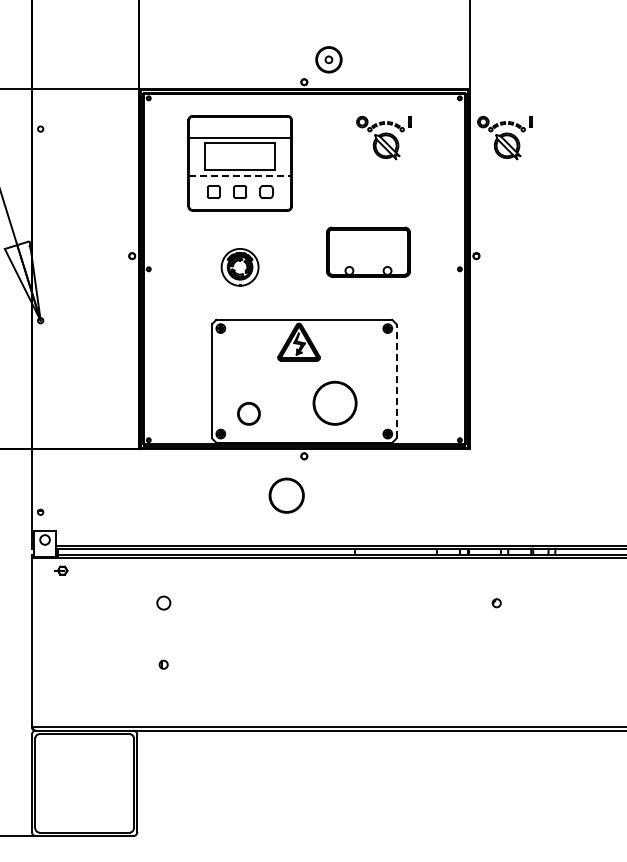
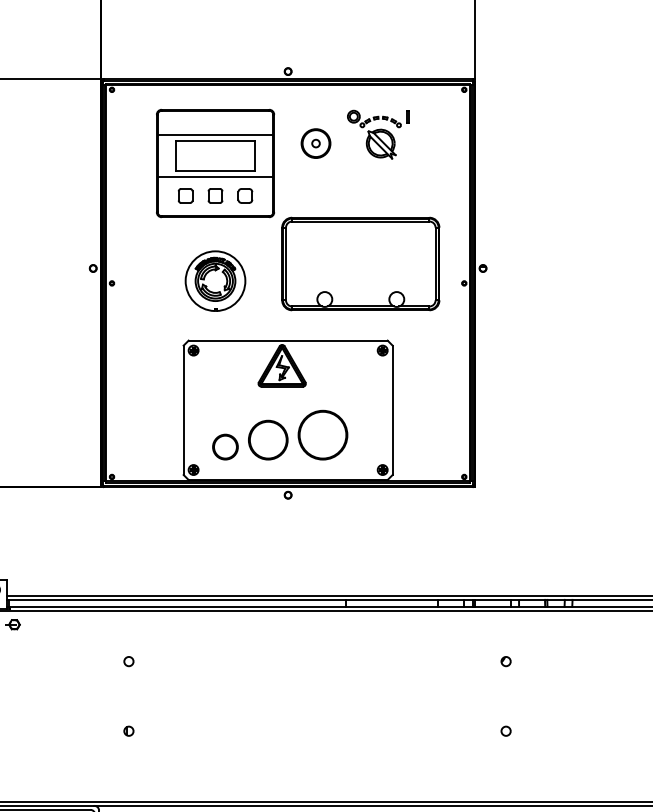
part: (328, 59) -> (315, 143), moved
part: (504, 137) -> (514, 134), removed
line: (240, 175) -> (215, 177), dashed -> solid
part: (368, 251) -> (360, 263), size x1.67
part: (239, 267) -> (214, 281), size x1.43
line: (396, 380) -> (392, 409), dashed -> solid
circle: (286, 495) -> (267, 439), moved
circle: (163, 603) -> (128, 661), size x0.62
circle: (496, 664) -> (505, 730), added

